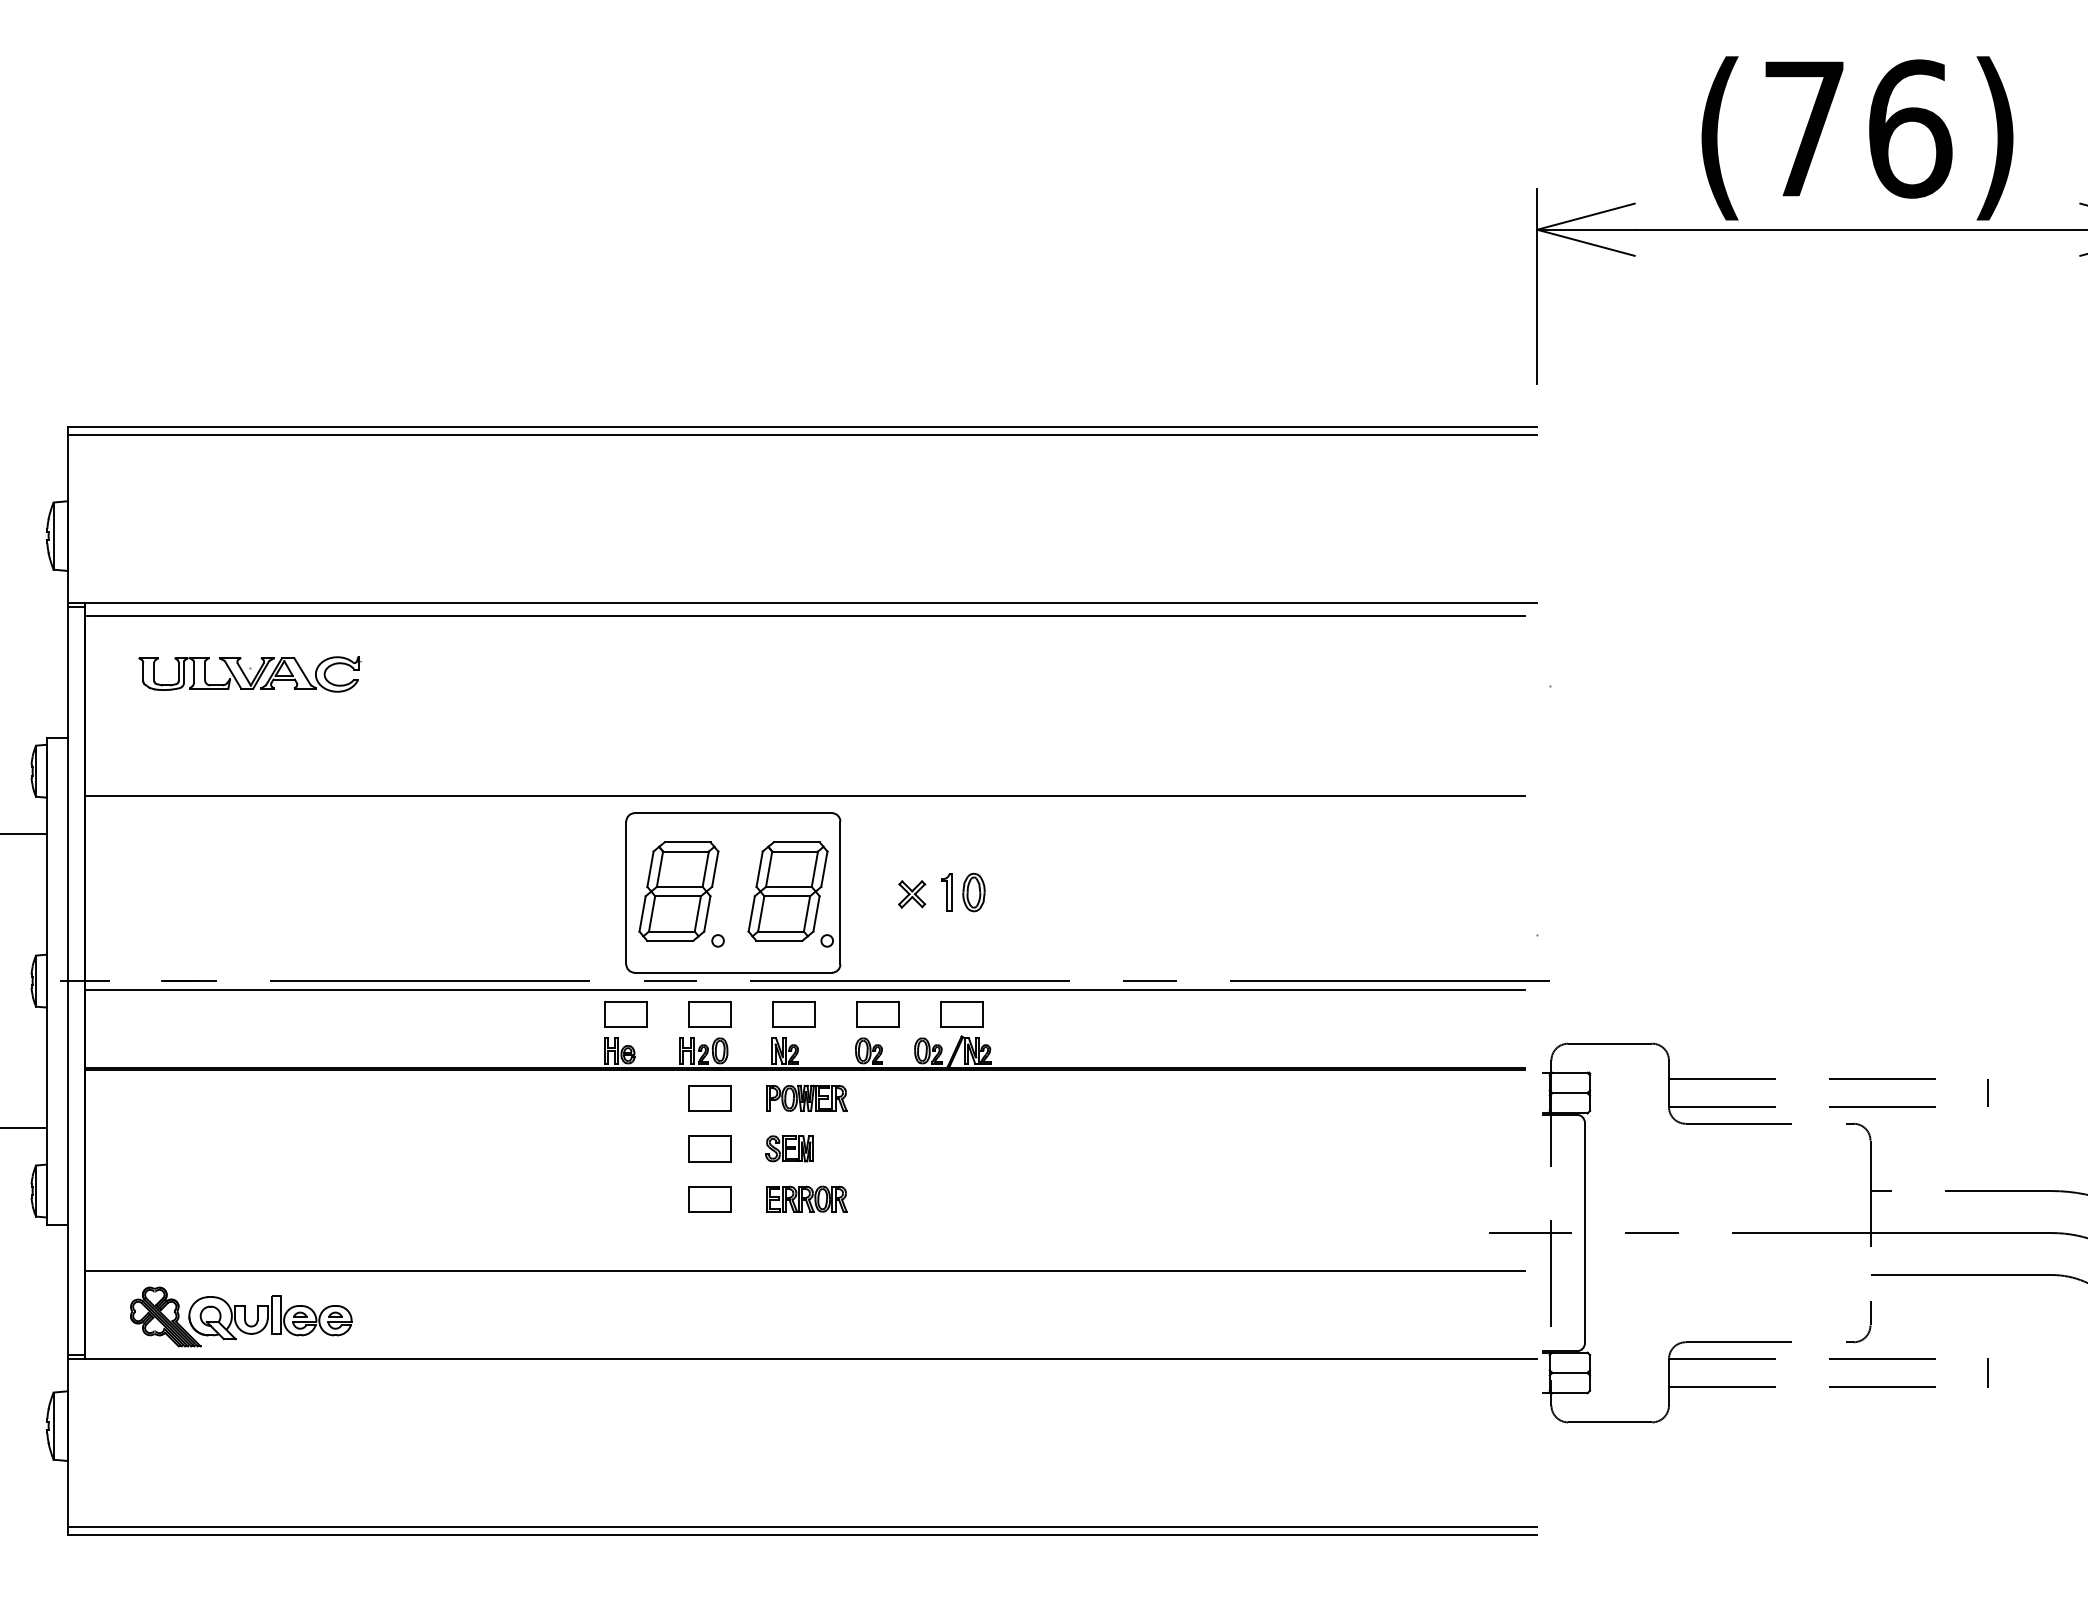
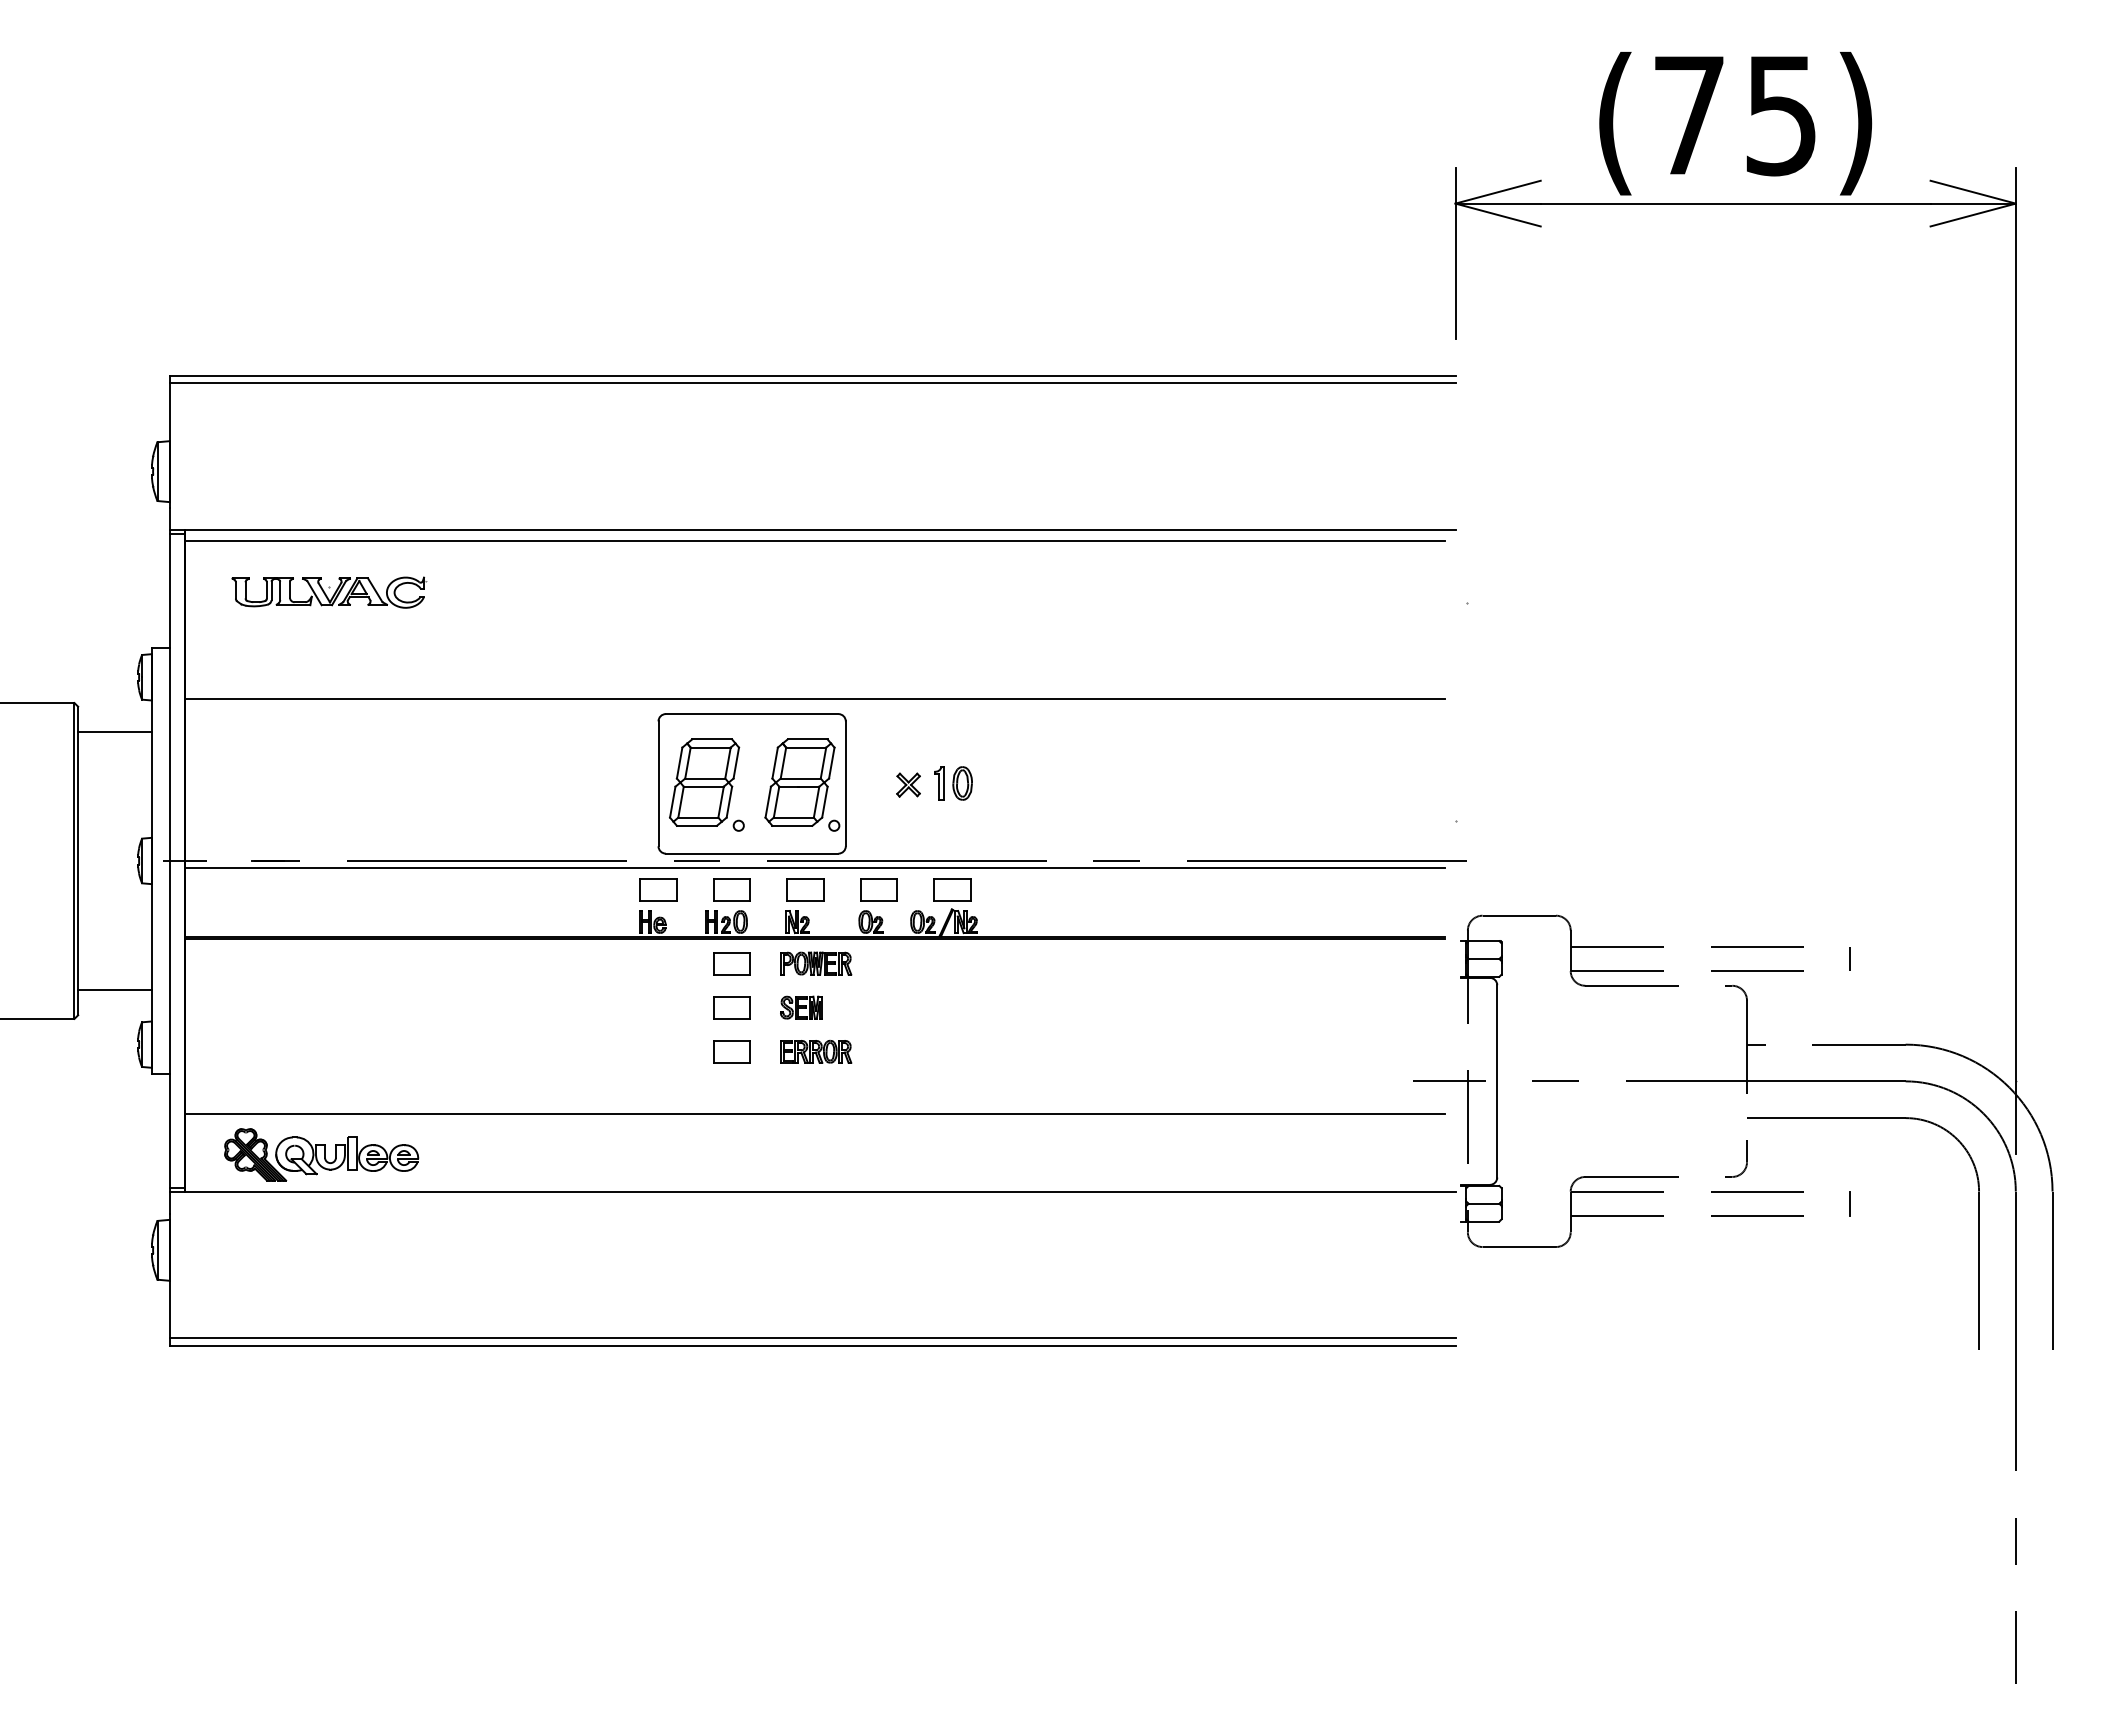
text: (1909, 129) -> (1781, 115), (76) -> (75)

